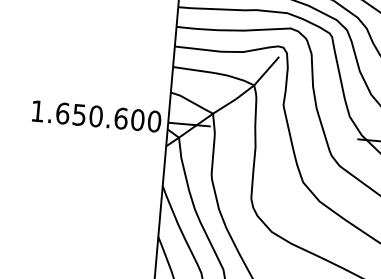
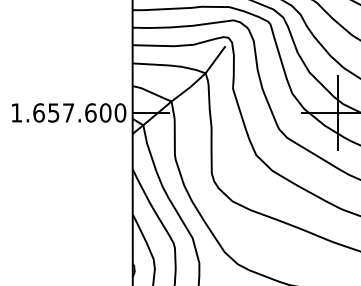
text: (96, 115) -> (68, 112), 1.650.600 -> 1.657.600

